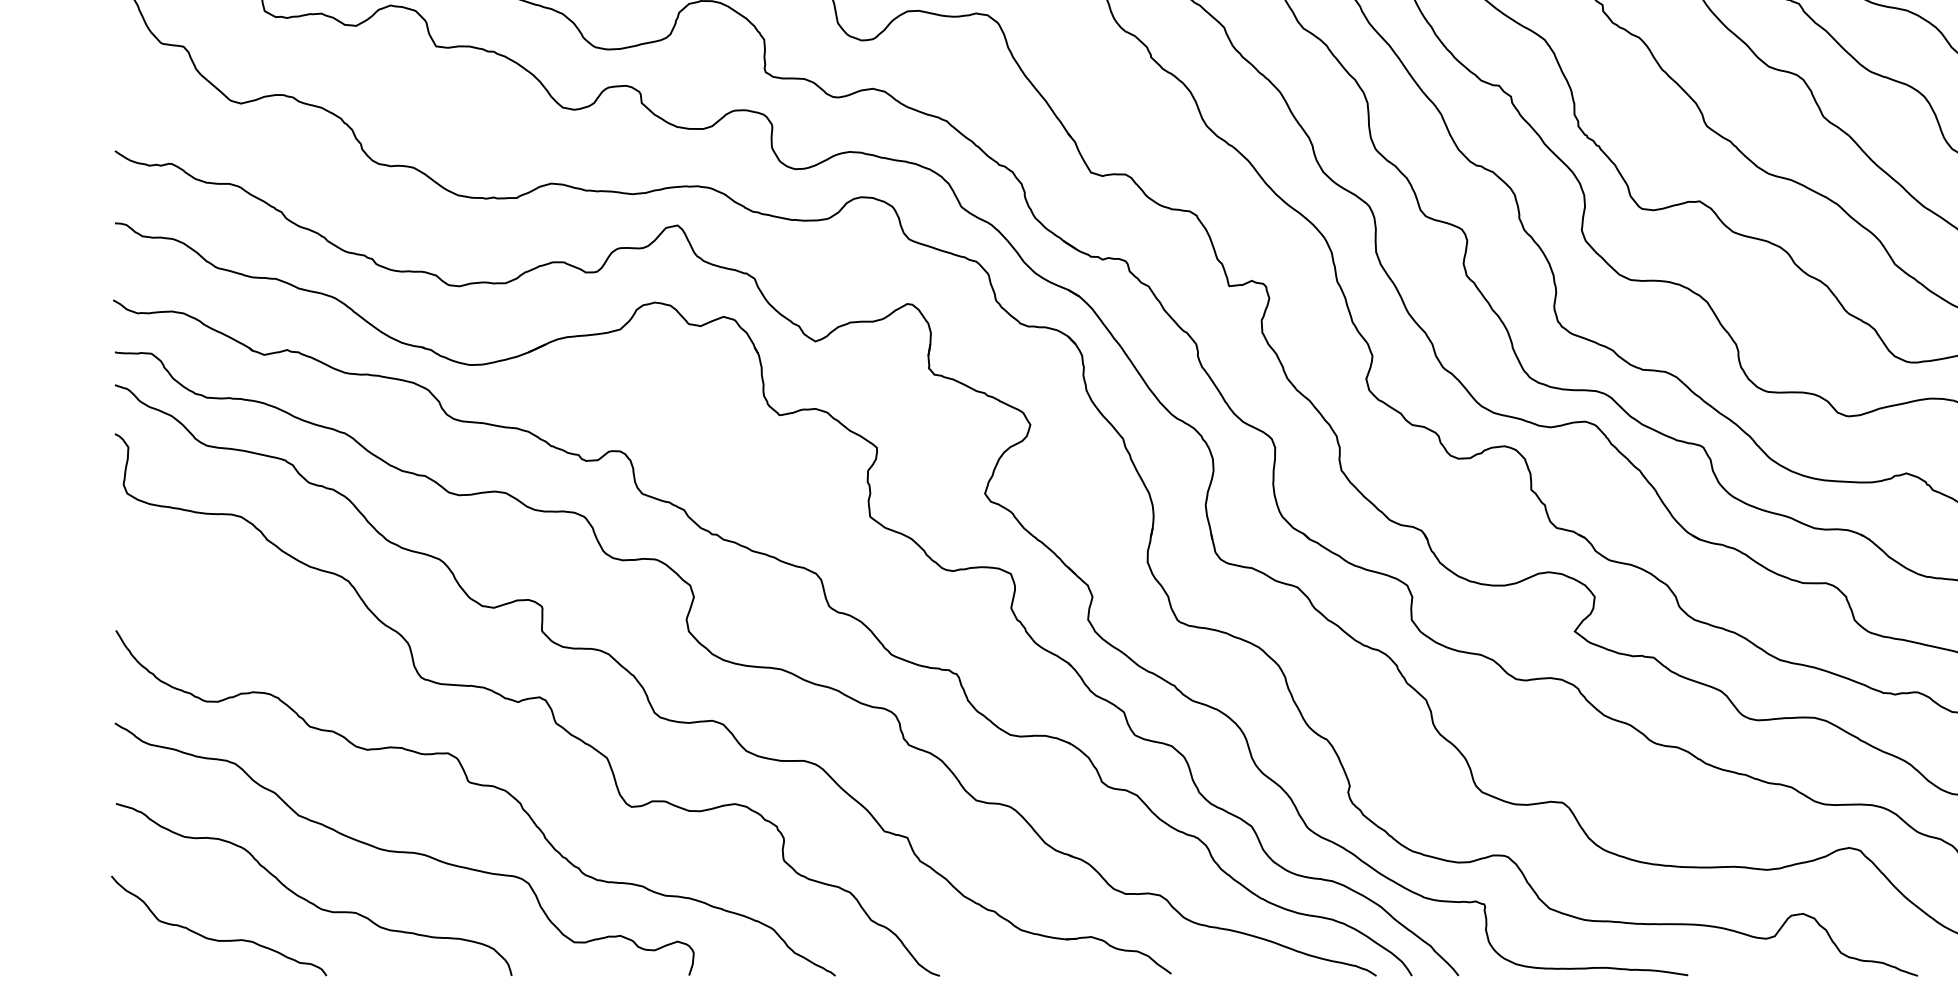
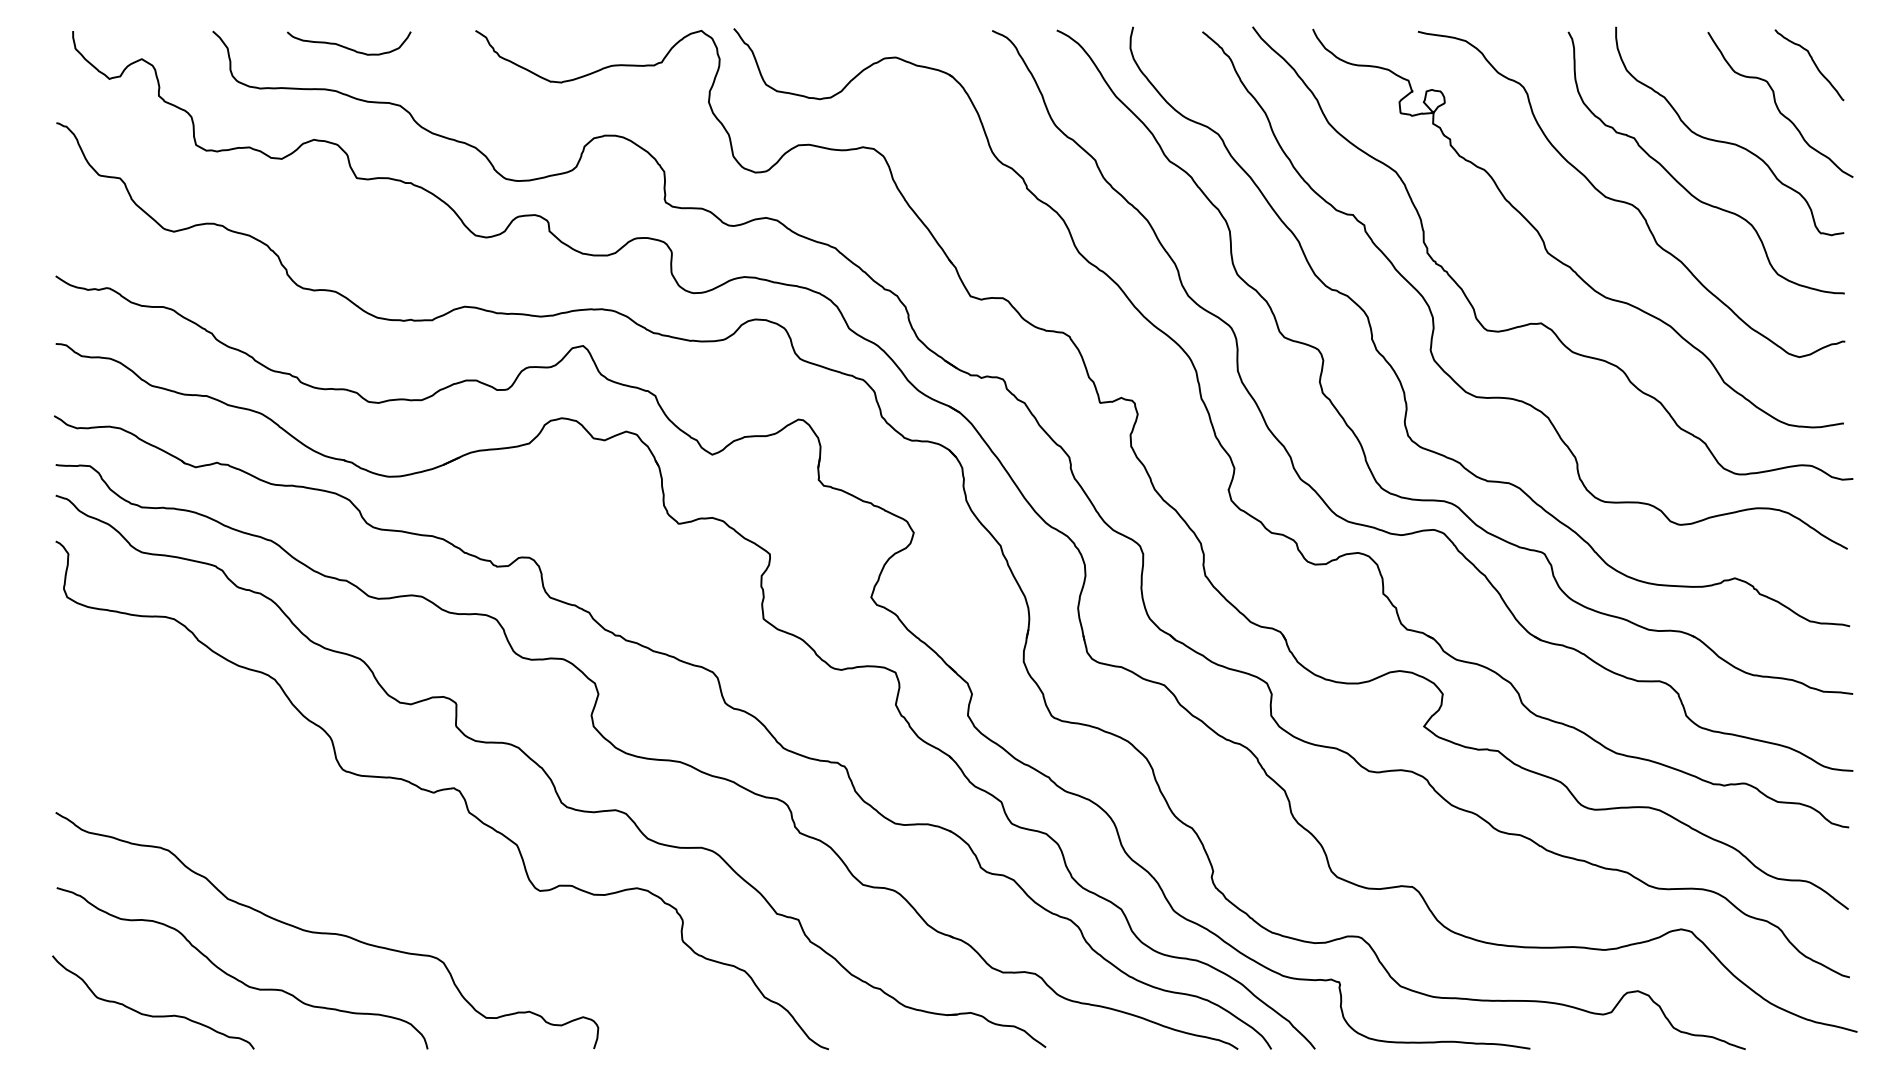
curve: (479, 786) -> (397, 871), removed

